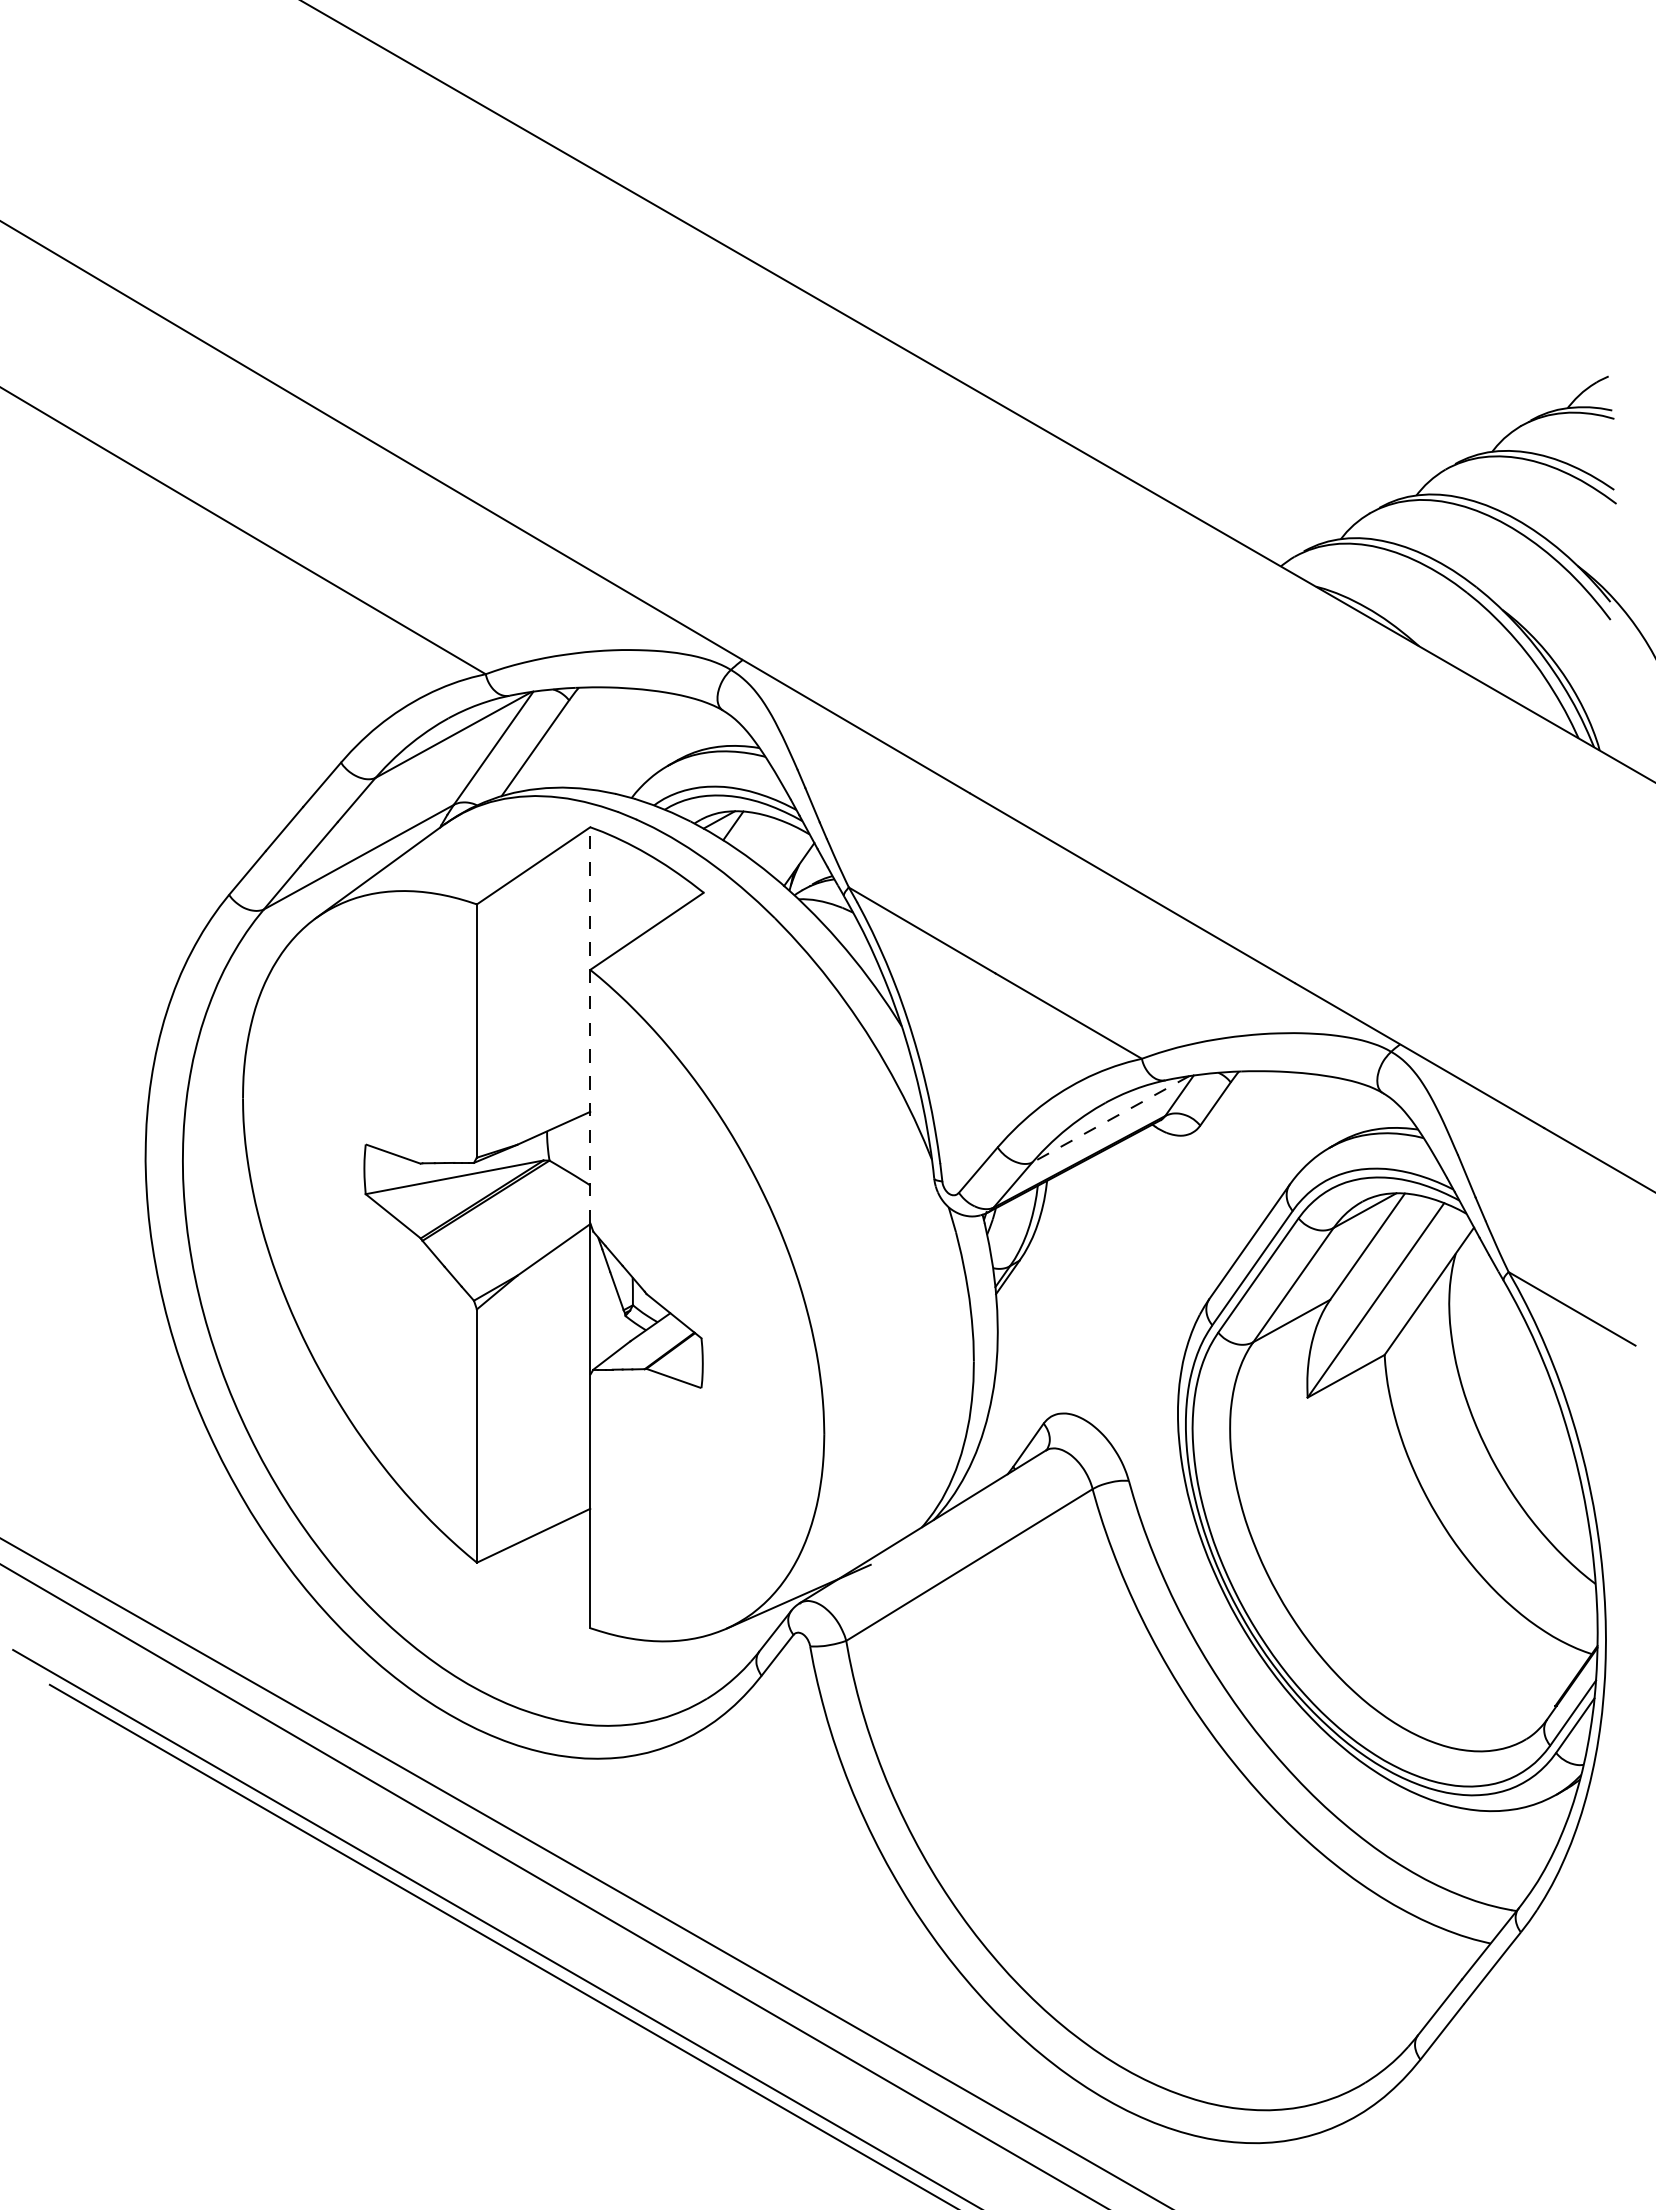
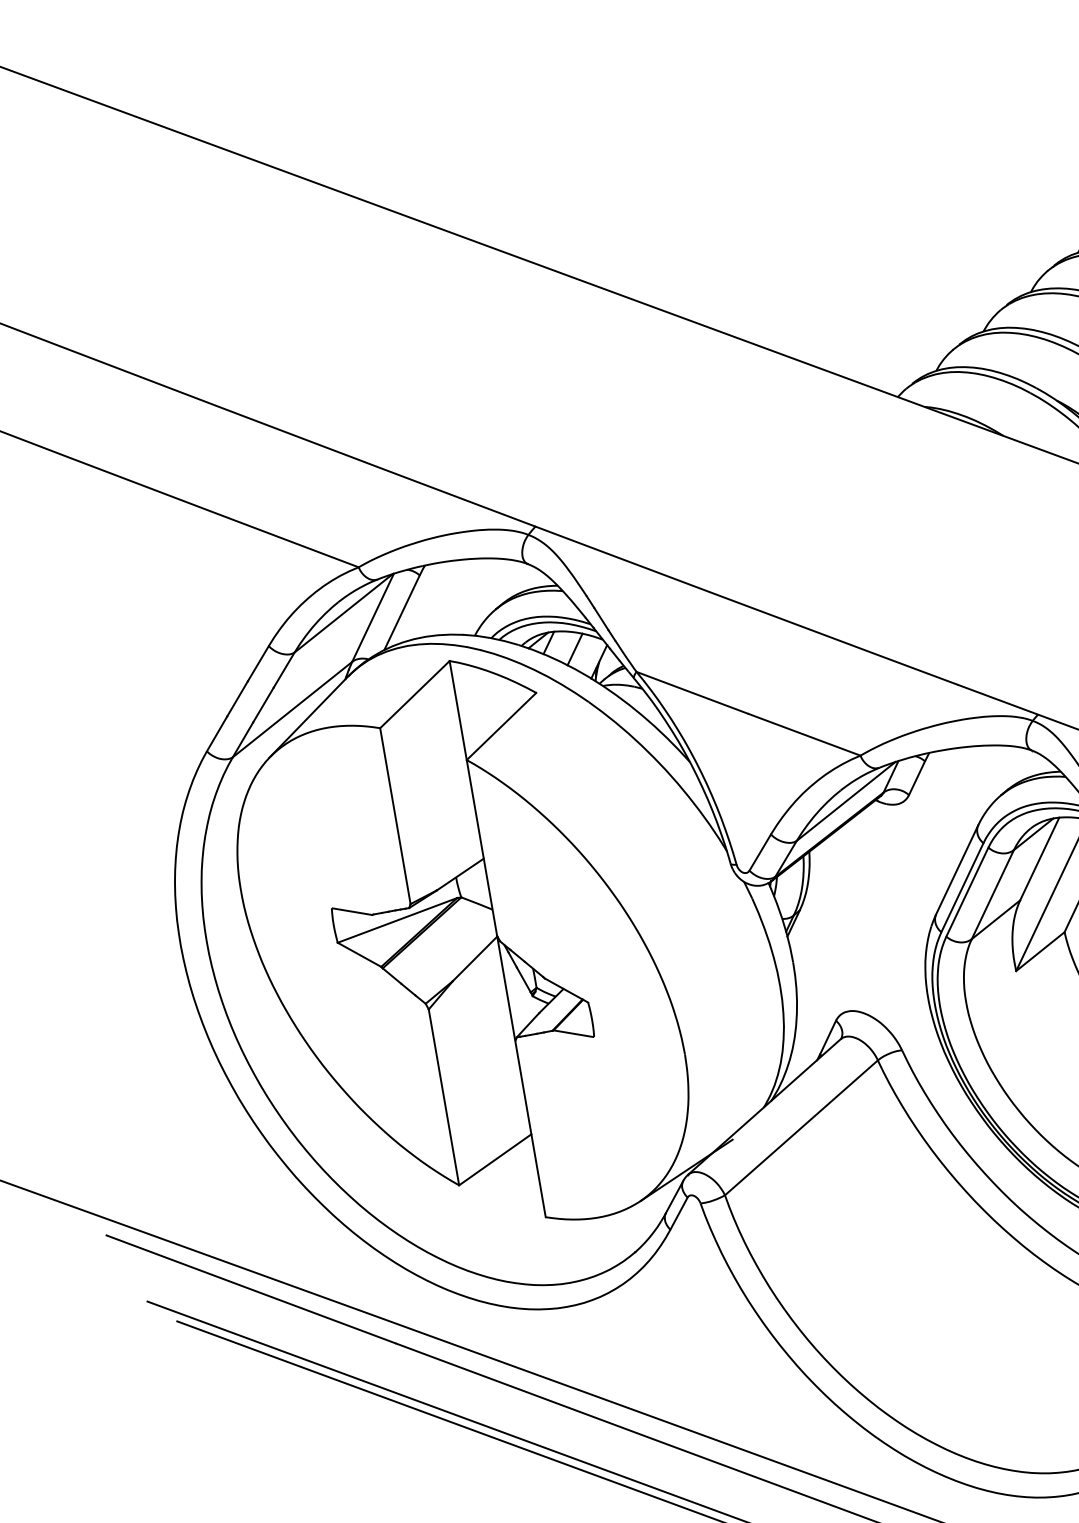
line: (768, 841) -> (575, 649), added
line: (590, 1025) -> (473, 798), dashed -> solid
line: (1110, 1119) -> (845, 801), dashed -> solid

